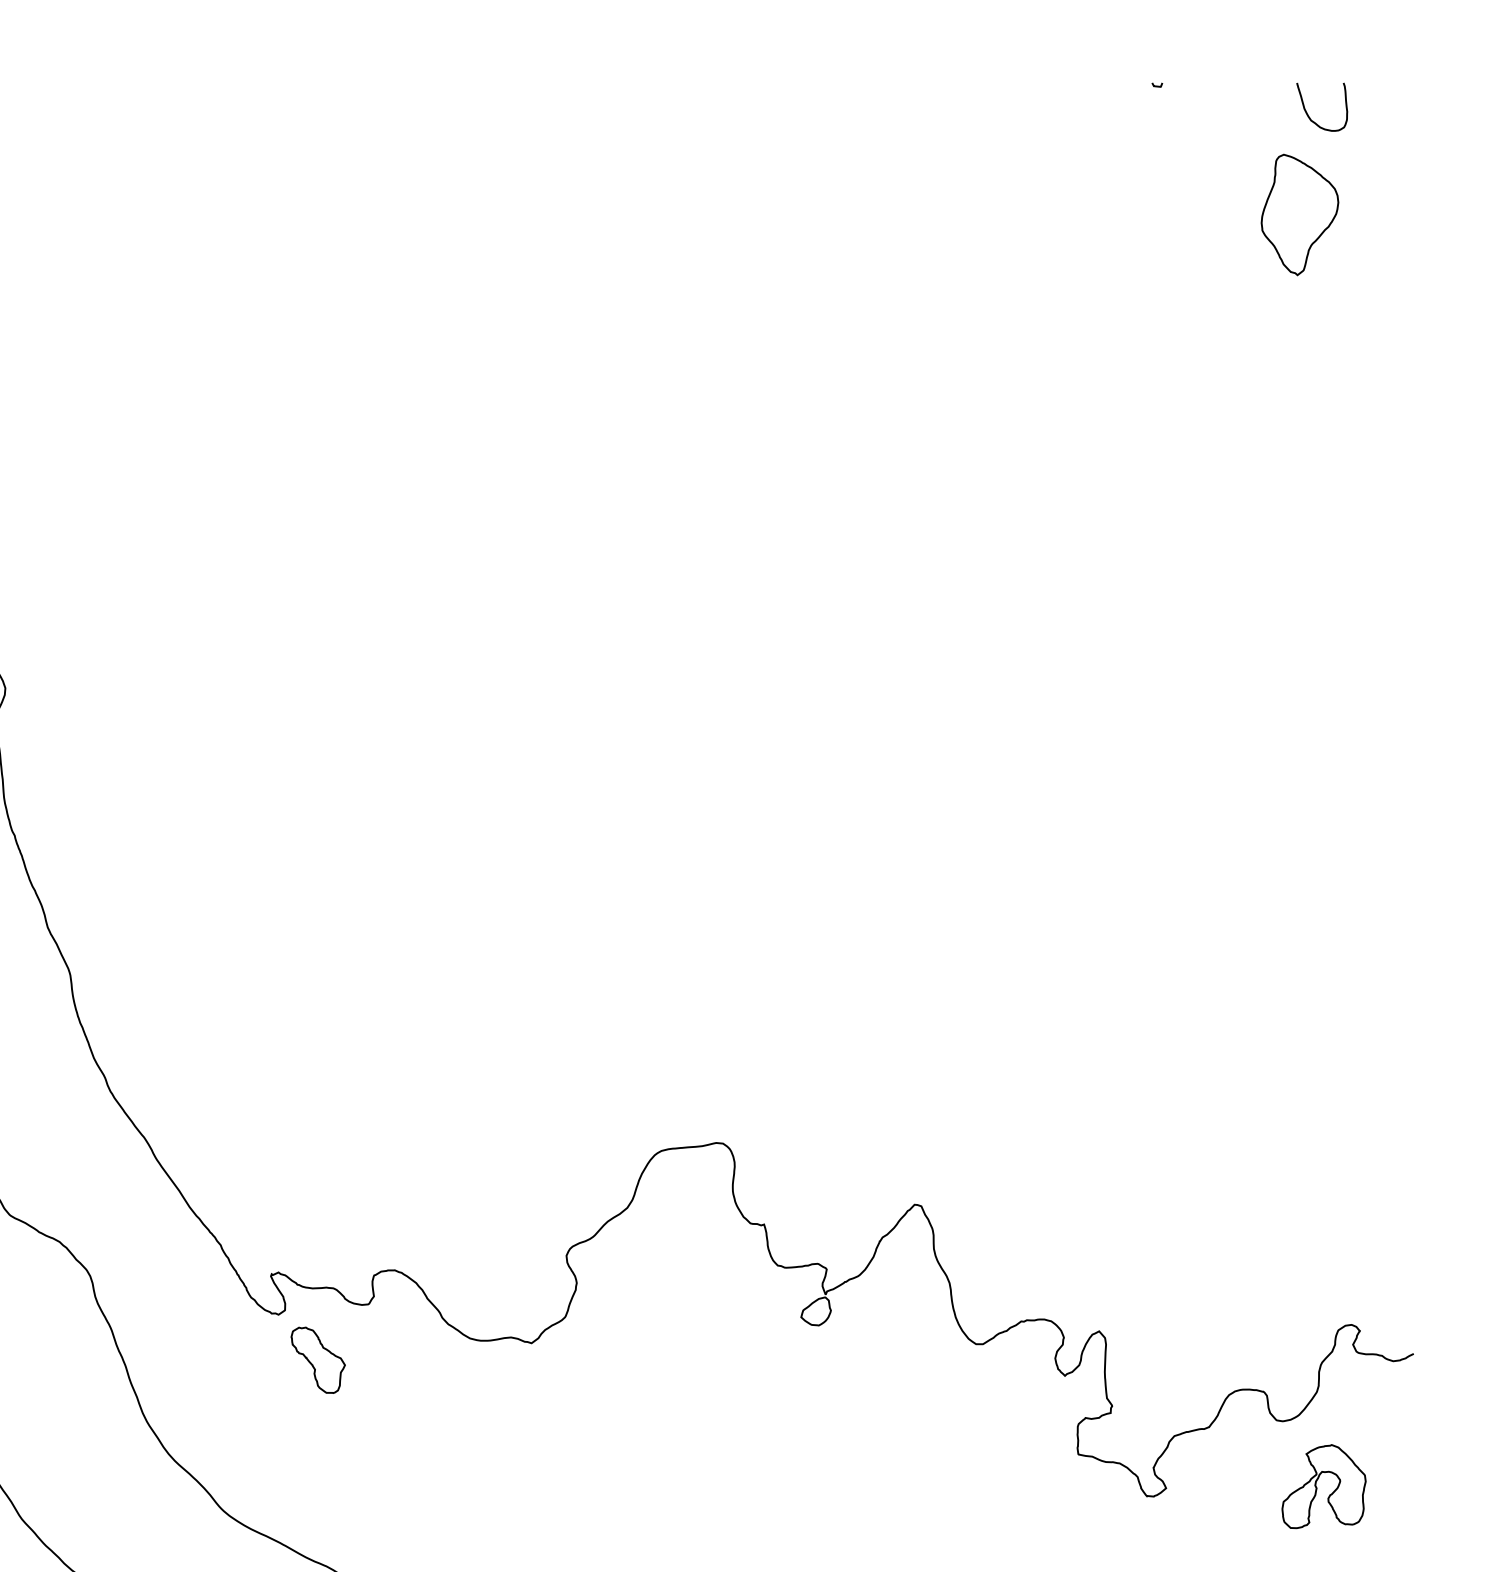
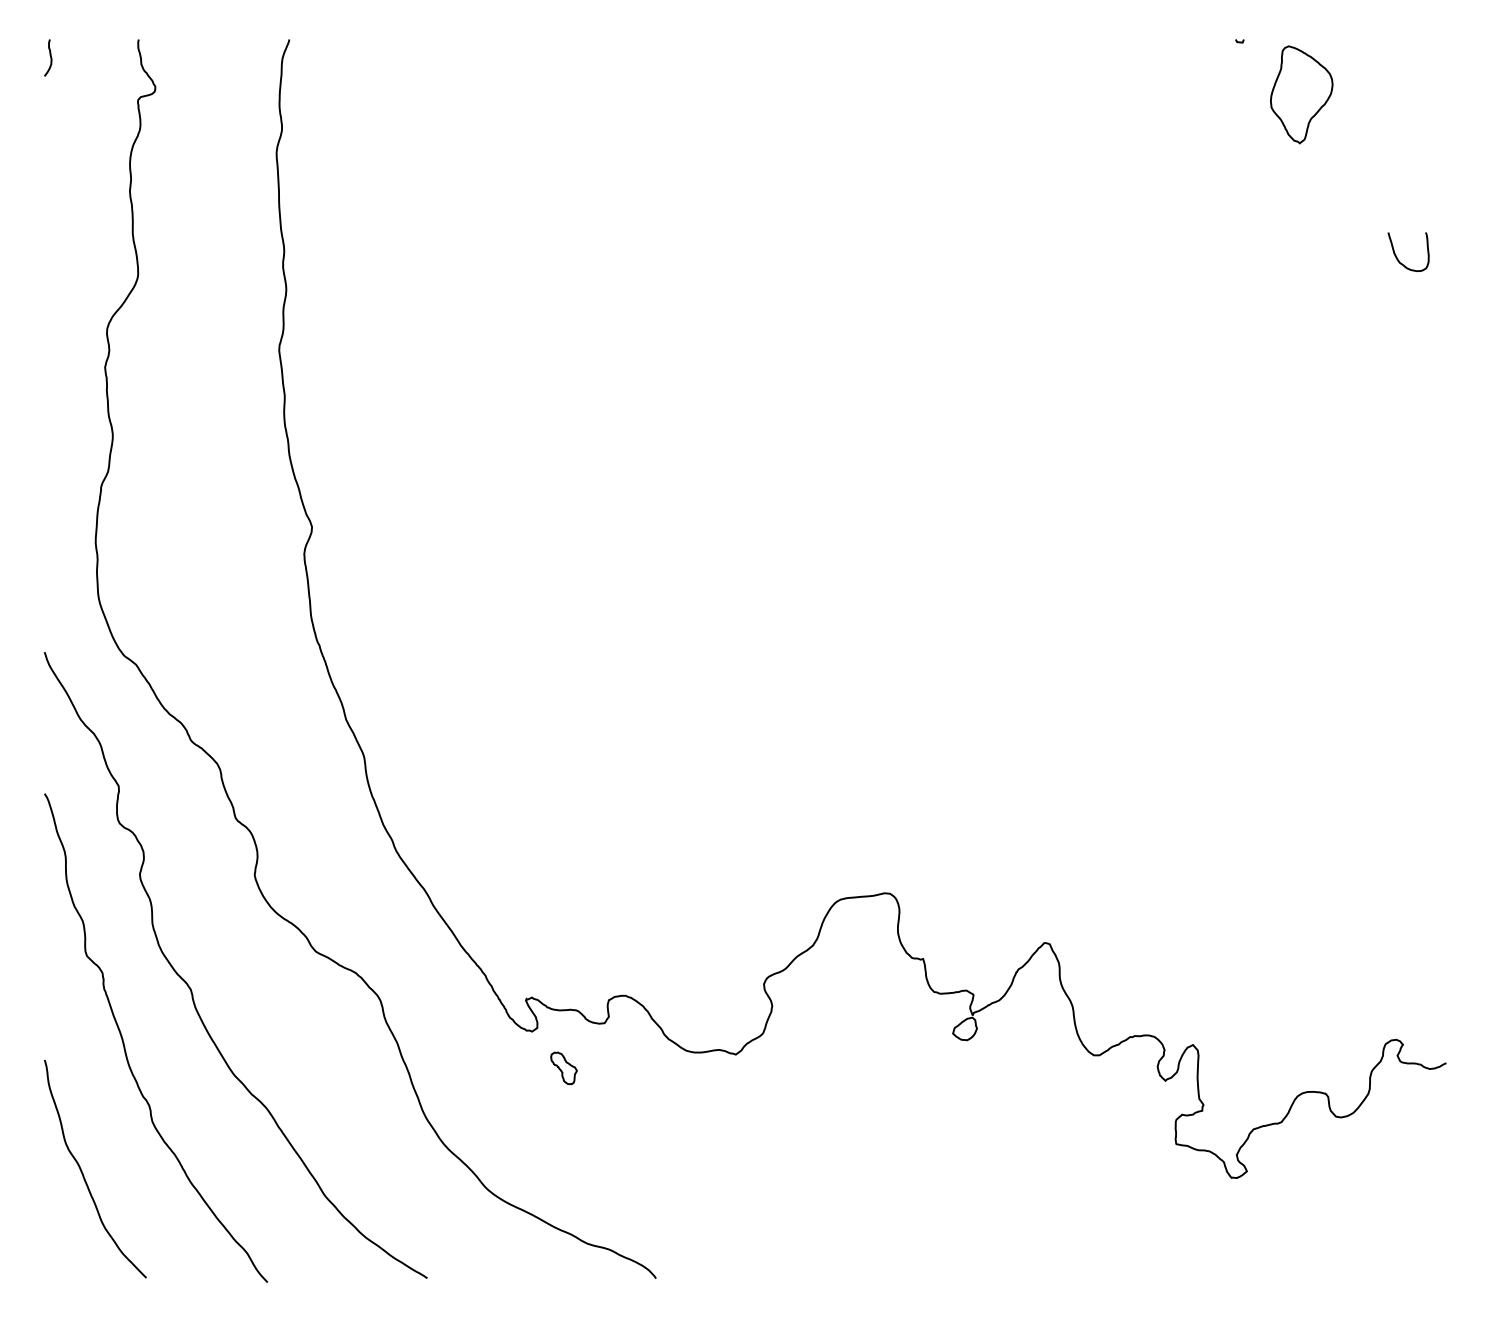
curve: (1308, 113) -> (1397, 257), moved
part: (1299, 214) -> (1301, 94), moved
part: (317, 1360) -> (563, 1068), size x0.6
part: (1323, 1485) -> (1373, 1169), removed

